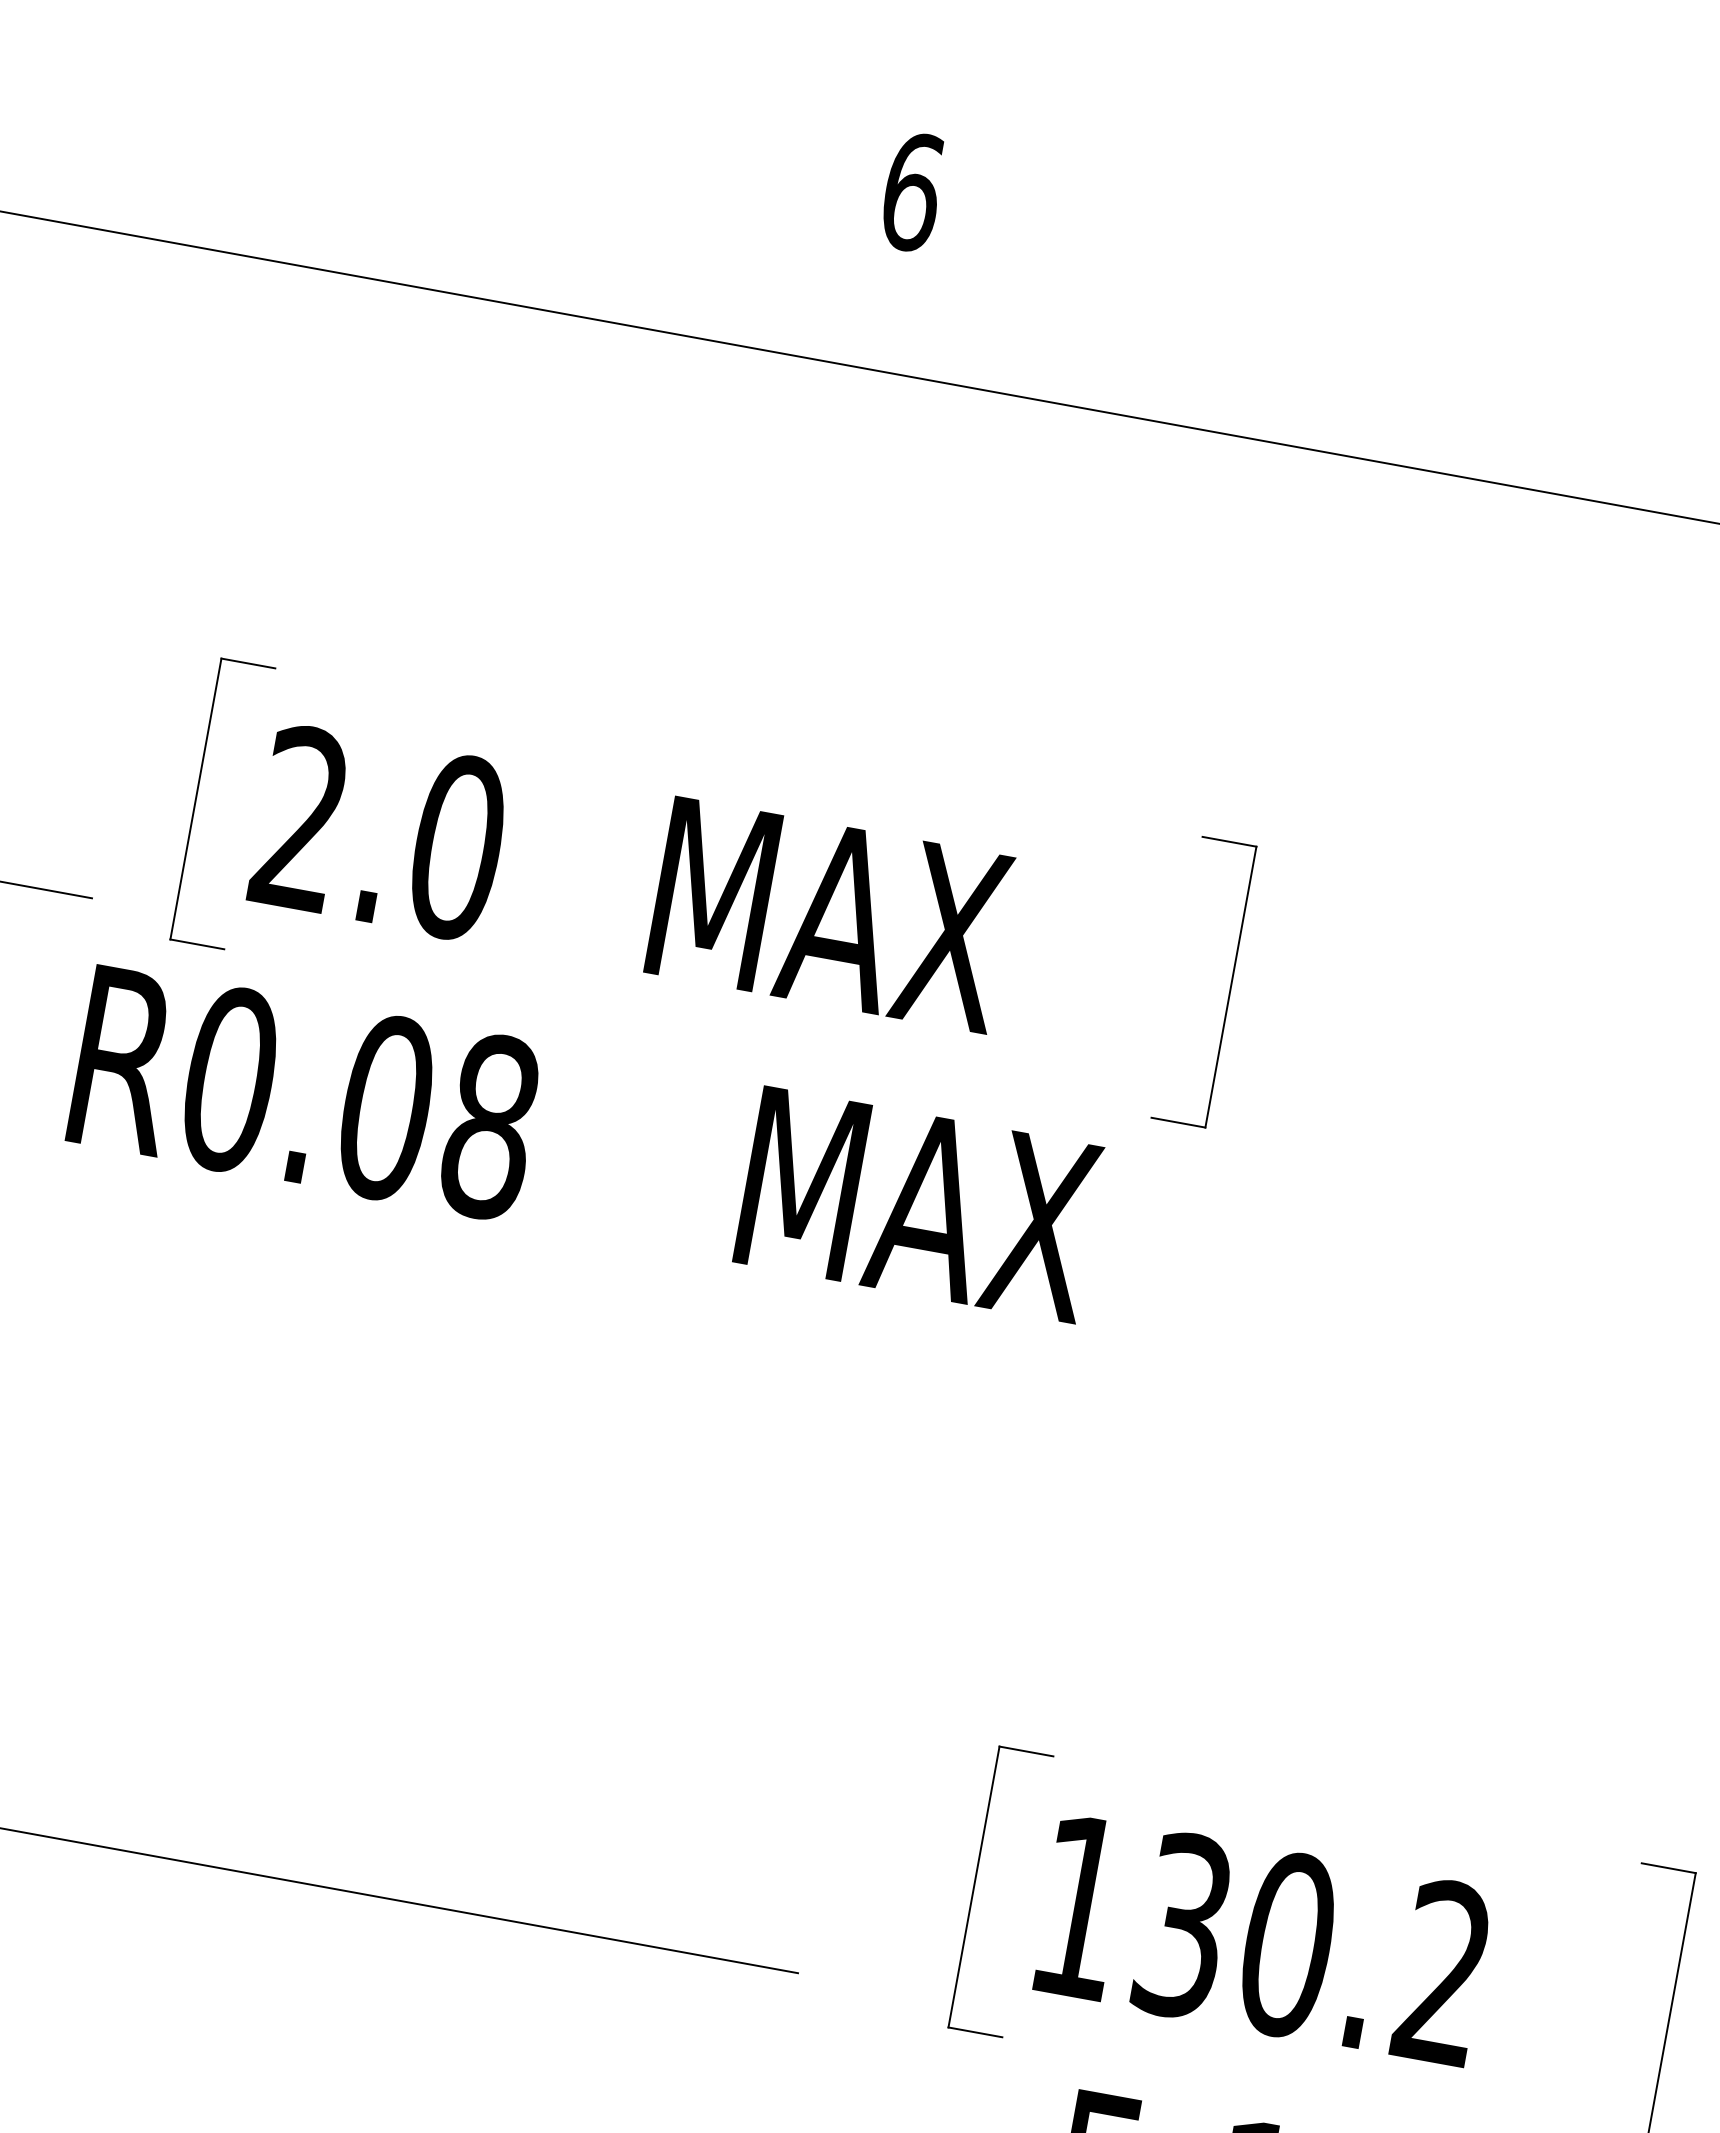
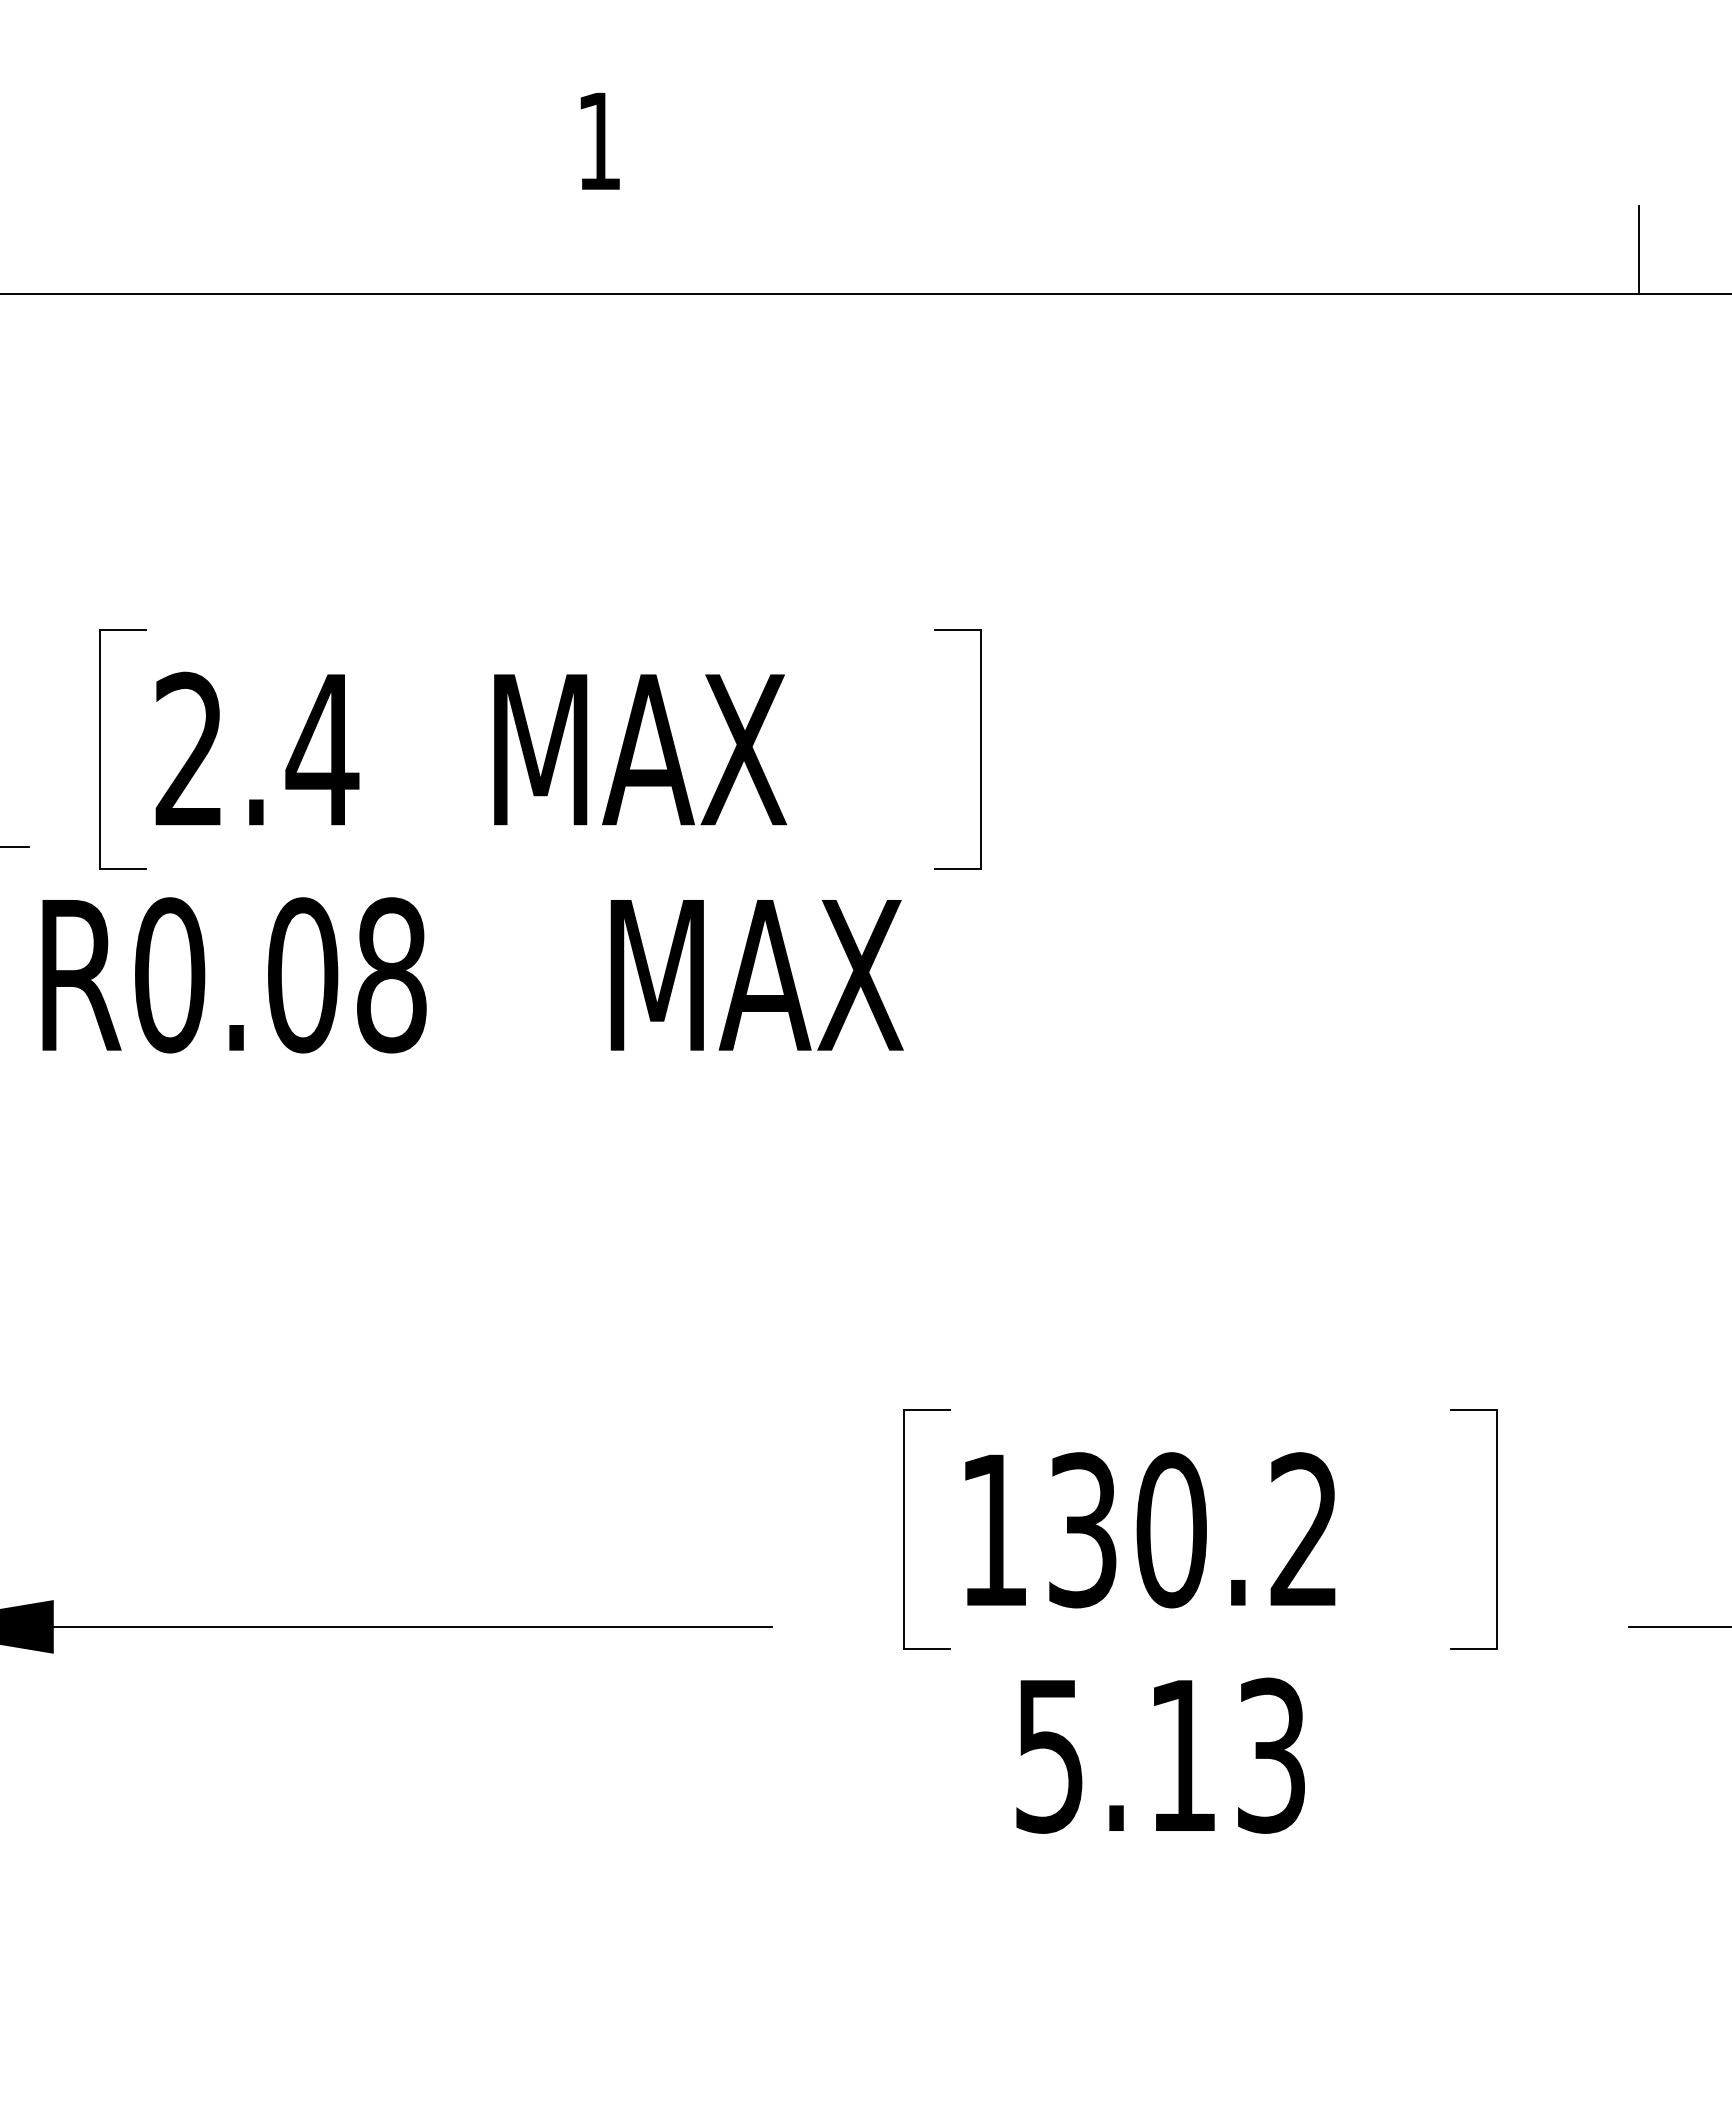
text: (912, 192) -> (599, 141), 6 -> 1
text: (457, 847) -> (322, 749), 2.0 -> 2.4

